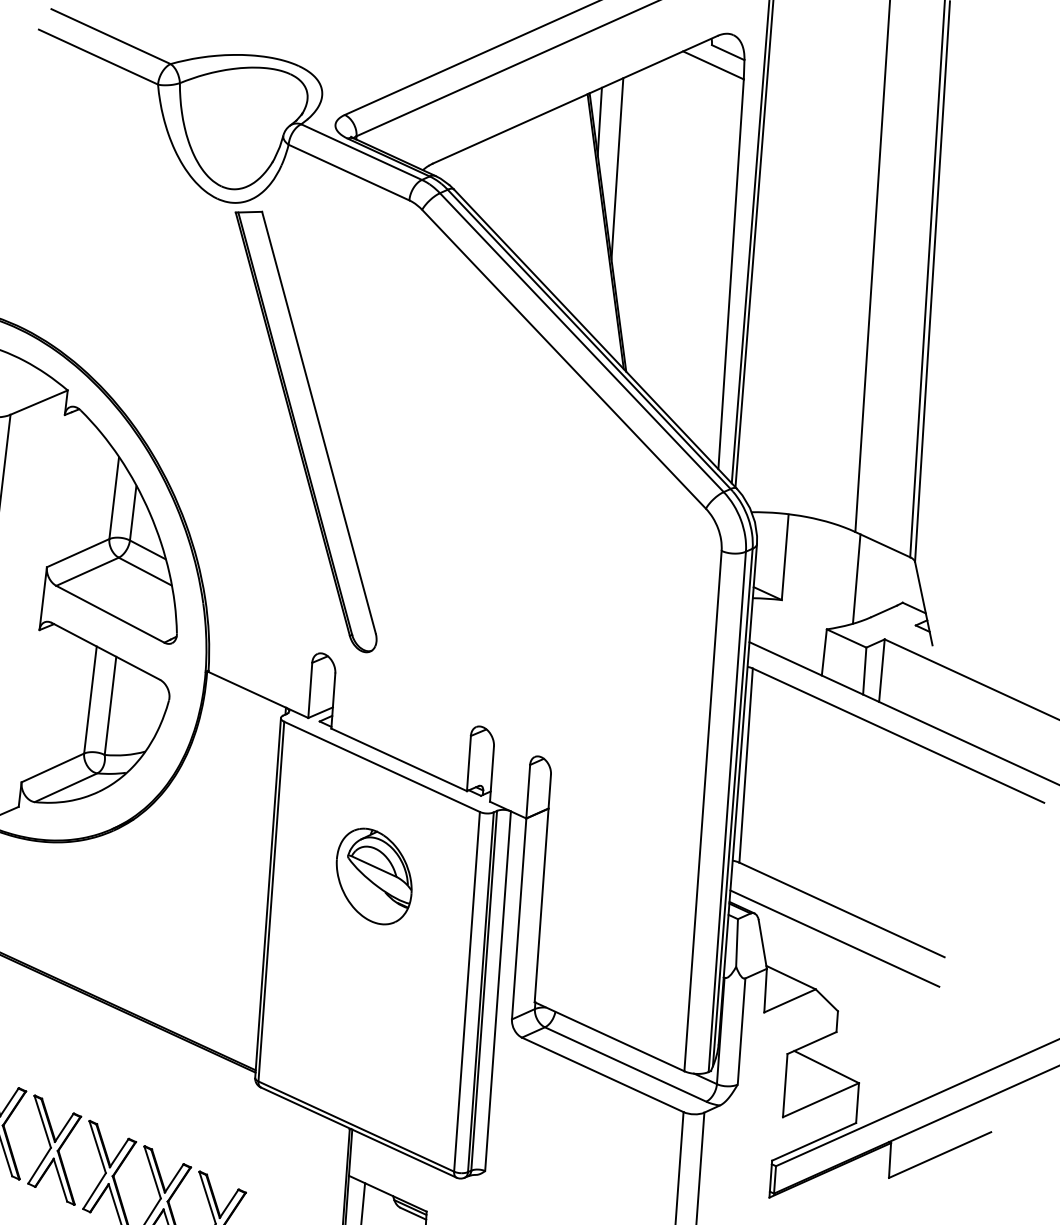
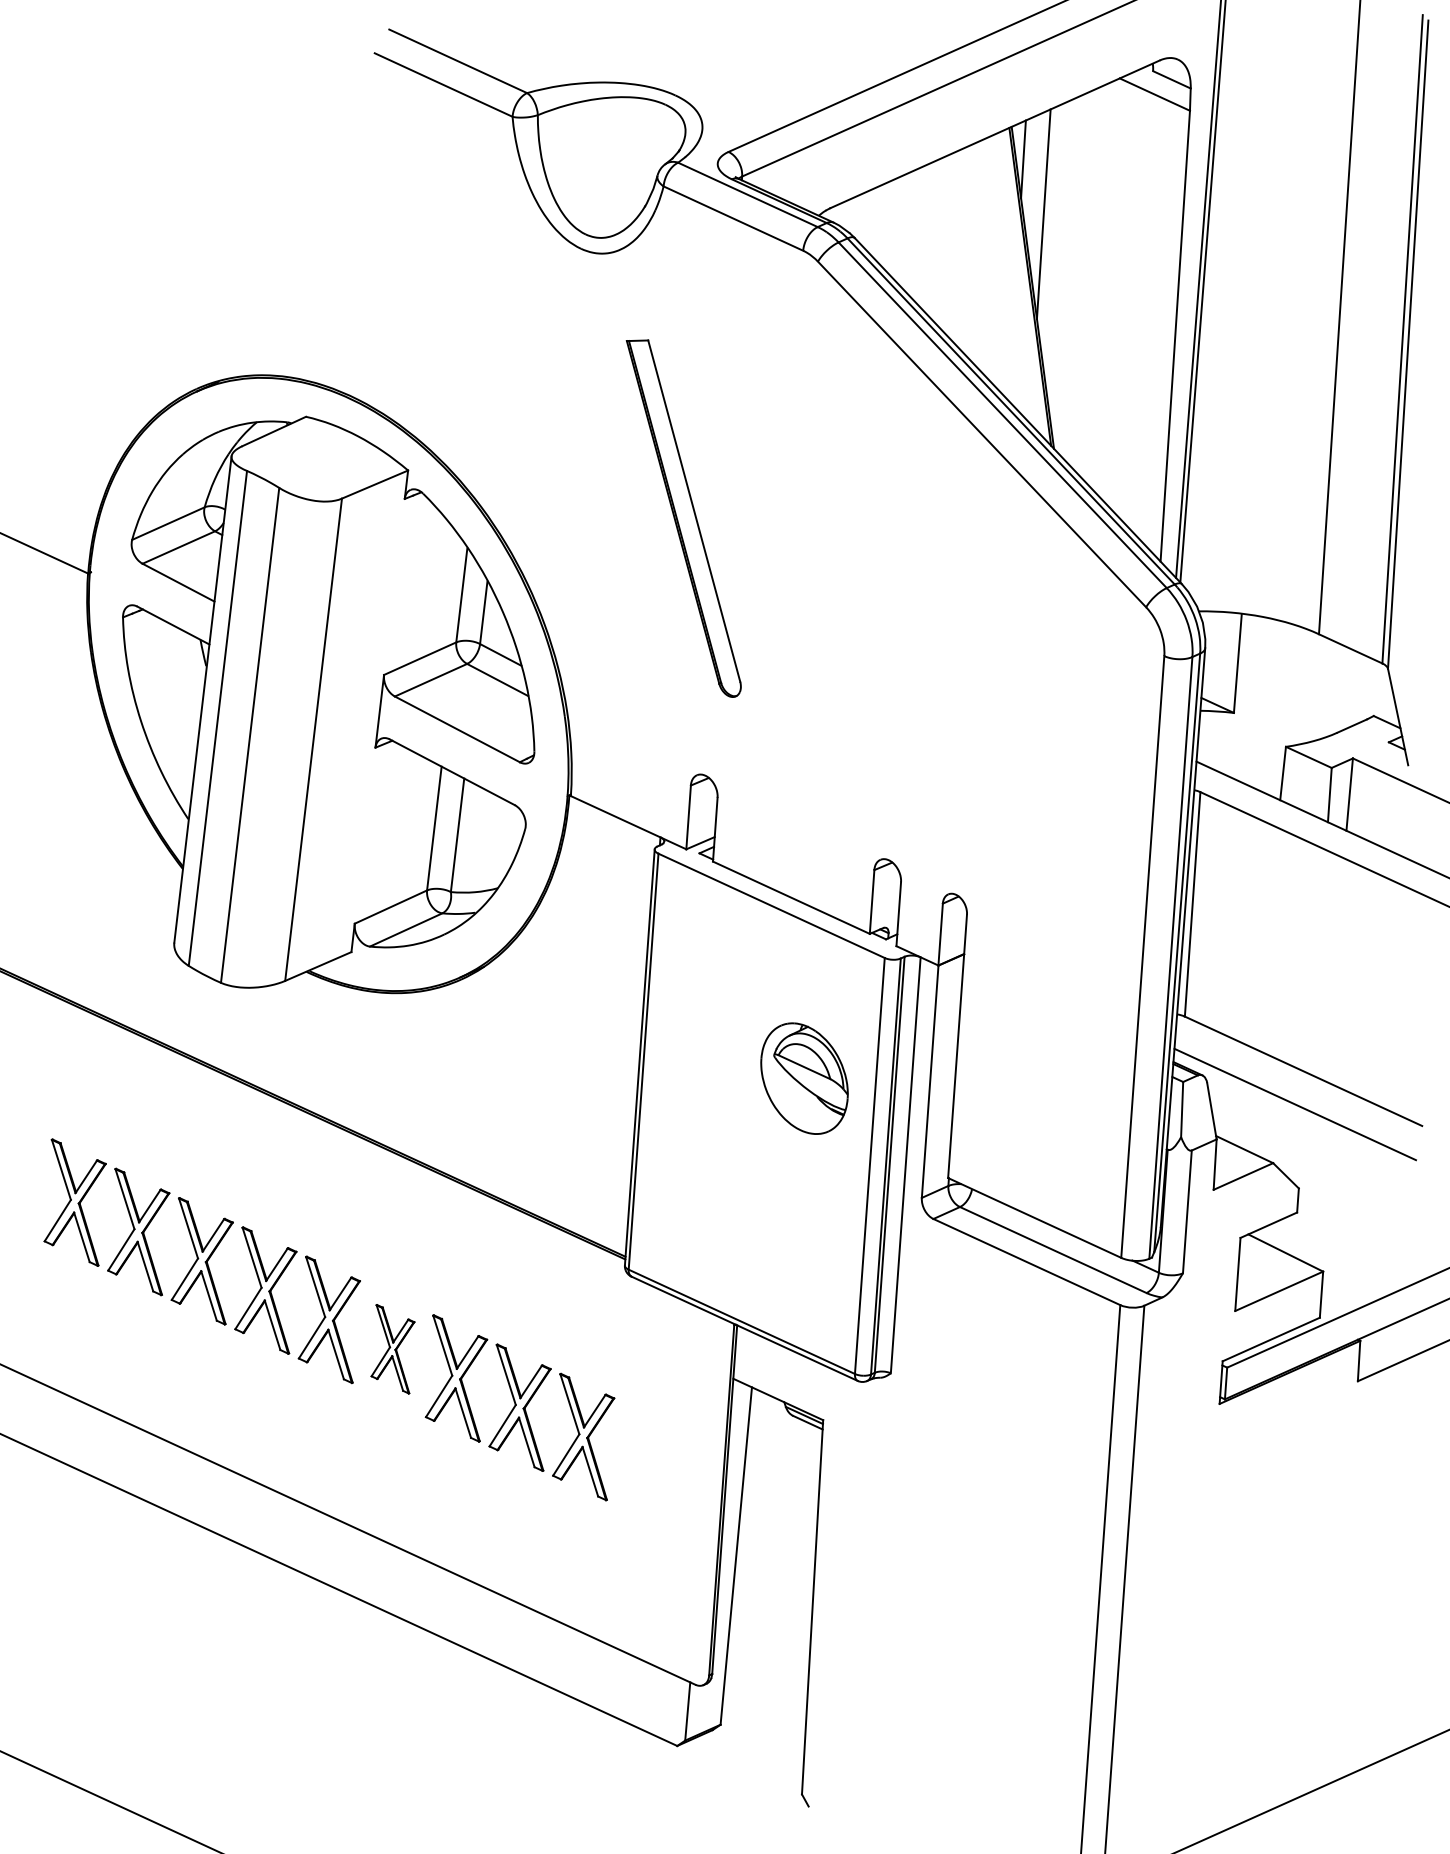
part: (305, 431) -> (683, 518), size x0.7
line: (856, 578) -> (1320, 688), removed
part: (374, 876) -> (804, 1078), moved
part: (54, 1150) -> (392, 1349), size x0.7

